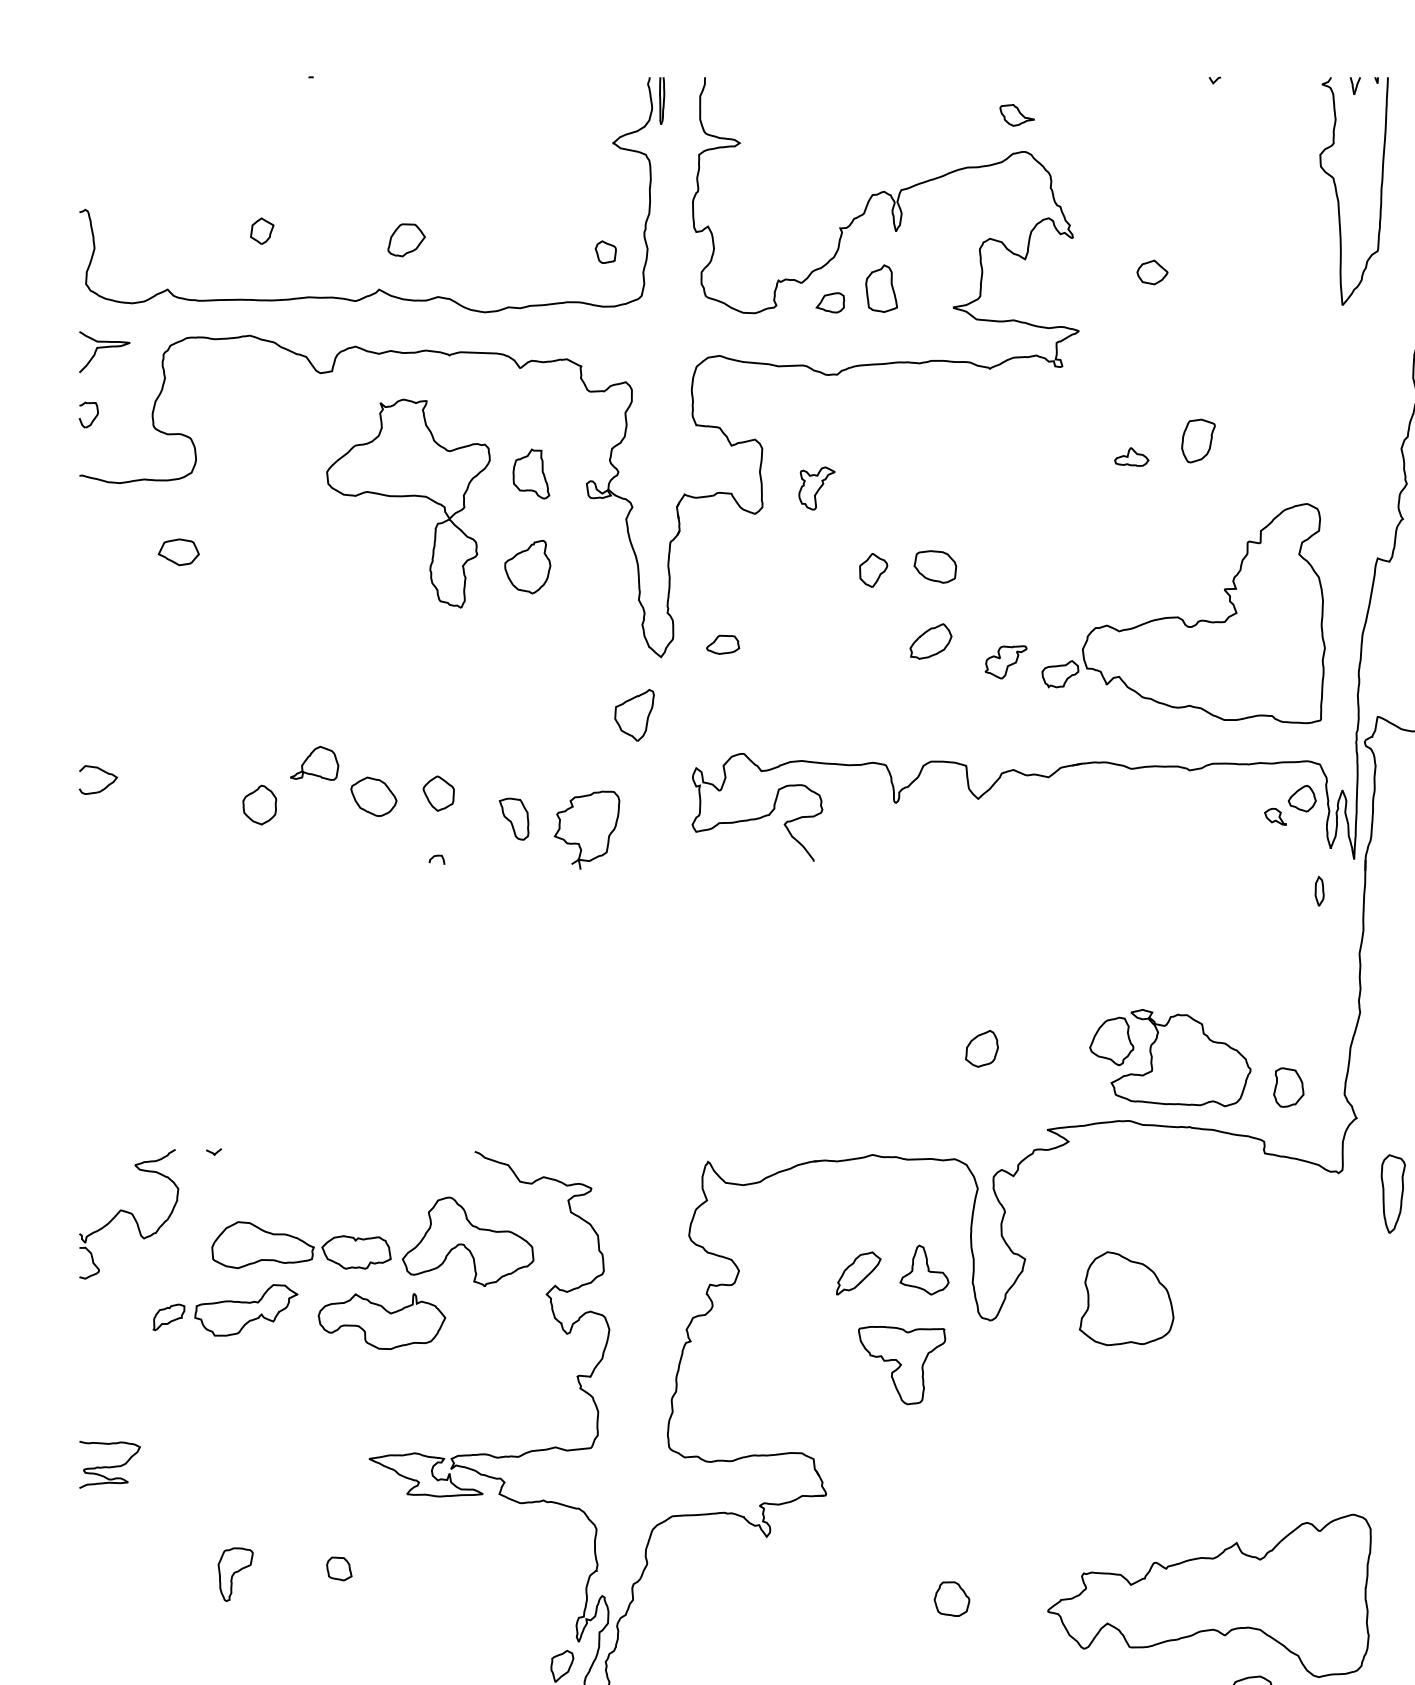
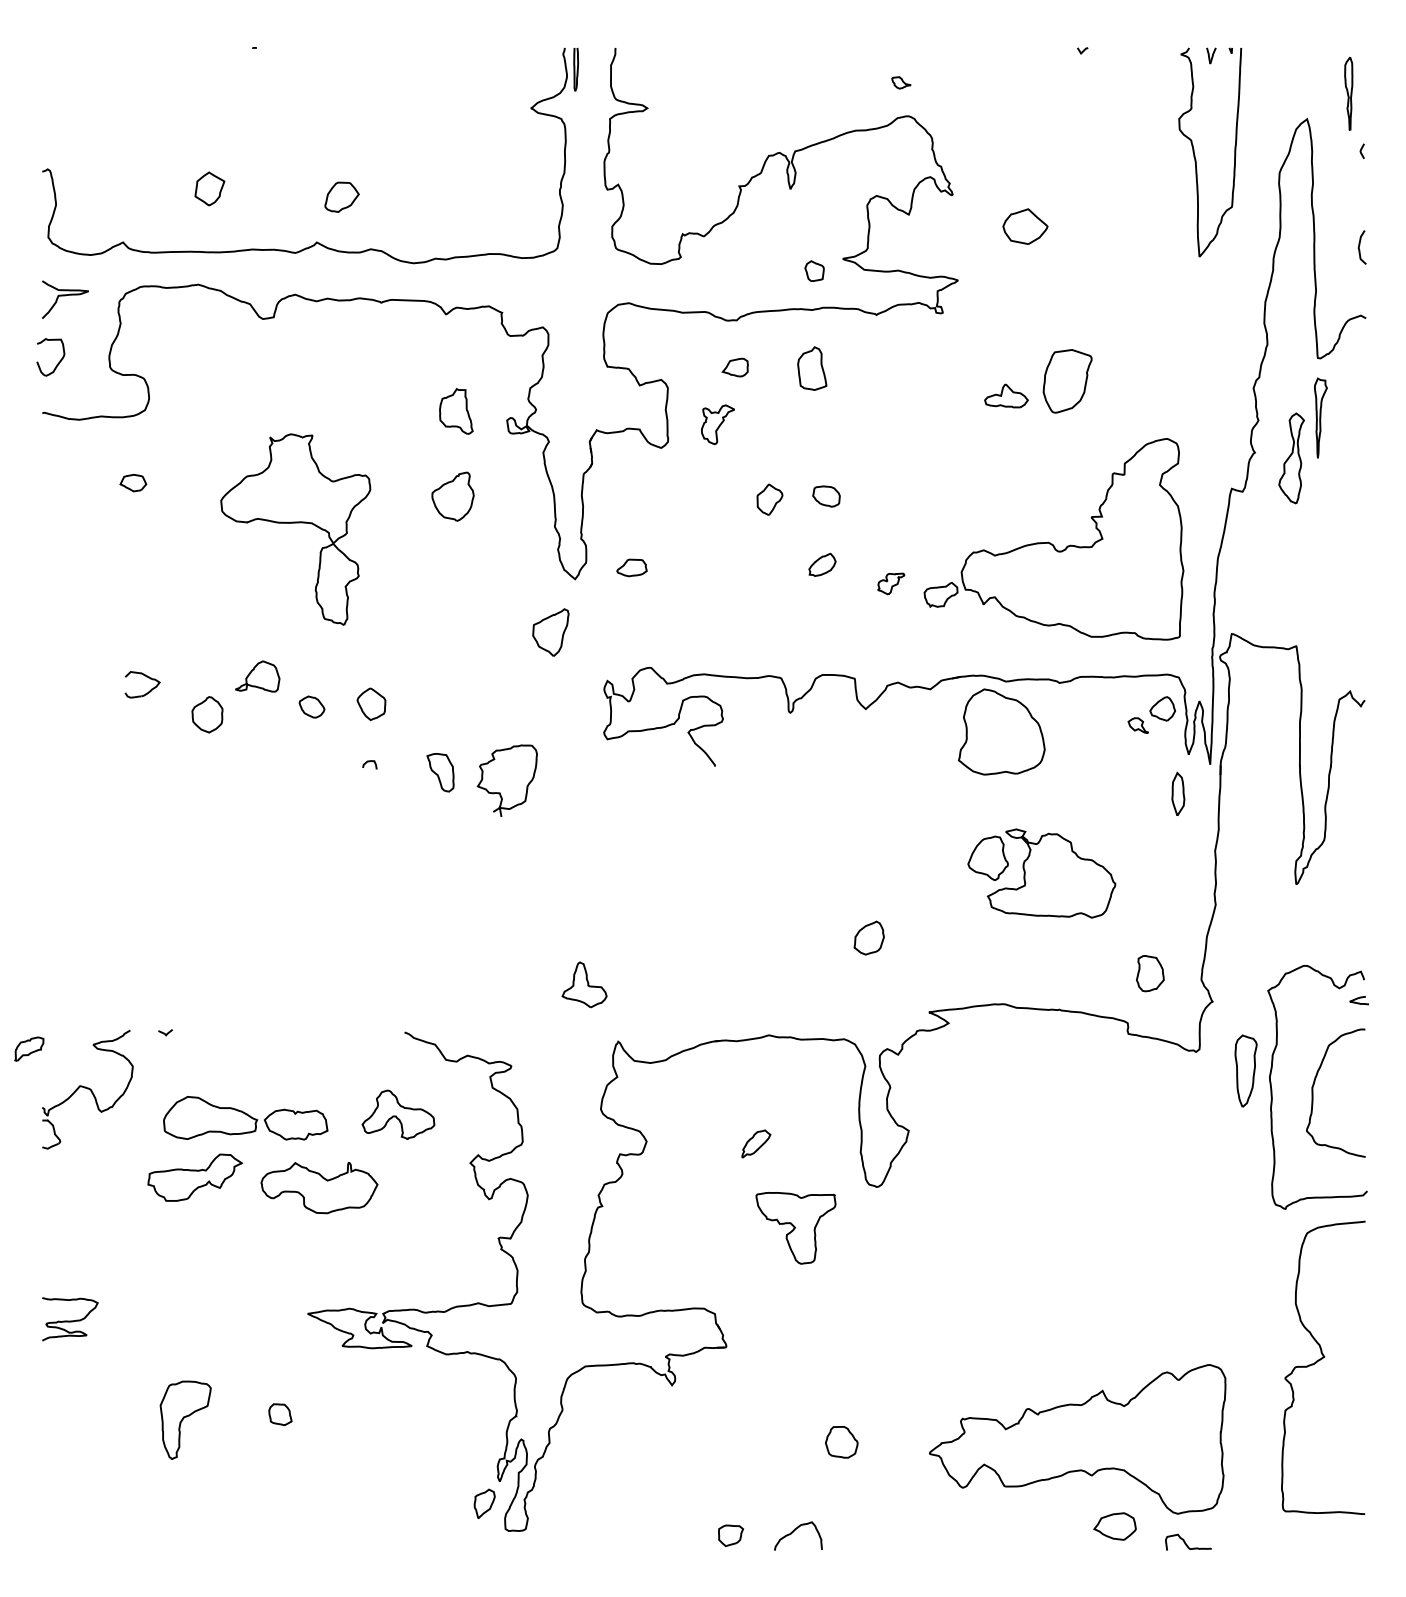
part: (1017, 115) -> (901, 82), size x0.6
part: (261, 230) -> (209, 188), size x1.4
part: (605, 251) -> (814, 270), moved
part: (1152, 272) -> (1025, 226), size x1.6
part: (881, 288) -> (812, 368), moved
part: (829, 302) -> (734, 367), moved
part: (88, 415) -> (50, 357), size x1.6
part: (1198, 440) -> (1067, 380), size x1.6
part: (1131, 456) -> (1006, 395), size x1.4
part: (408, 503) -> (295, 529), moved
part: (179, 551) -> (133, 482), size x0.7
part: (935, 566) -> (826, 496), size x0.7
part: (930, 641) -> (822, 564), size x0.7
part: (1005, 661) -> (890, 583), size x0.7
part: (102, 772) -> (146, 677), moved
part: (373, 796) -> (311, 706), size x0.6
part: (514, 818) -> (440, 772), moved
curve: (579, 842) -> (500, 792), moved
part: (1319, 891) -> (1178, 793), size x1.6
part: (1170, 1057) -> (1041, 873), moved
part: (468, 1241) -> (398, 1114), size x0.6
part: (924, 1269) -> (584, 984), moved
part: (858, 1273) -> (756, 1143), size x0.7
part: (1126, 1298) -> (1001, 731), moved
part: (169, 1316) -> (29, 1048), moved
part: (234, 1574) -> (184, 1419), size x1.6

